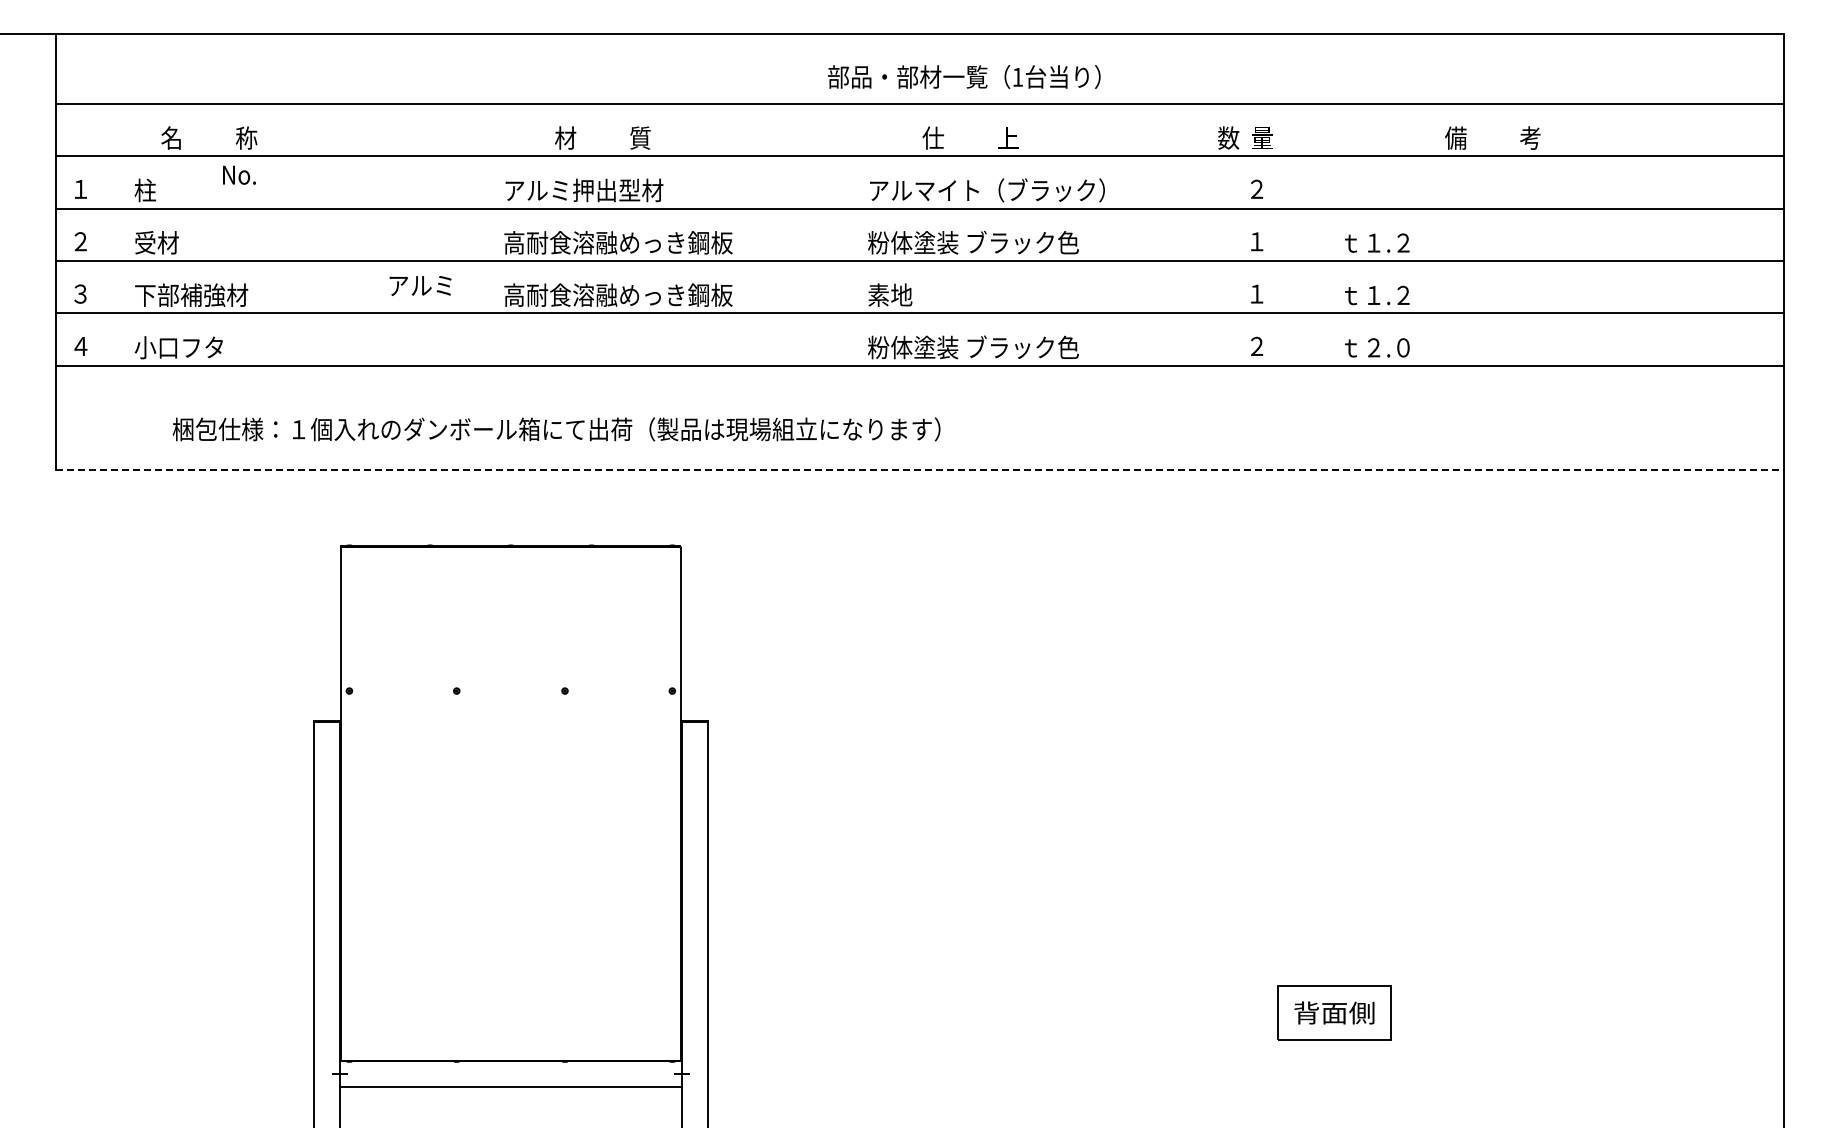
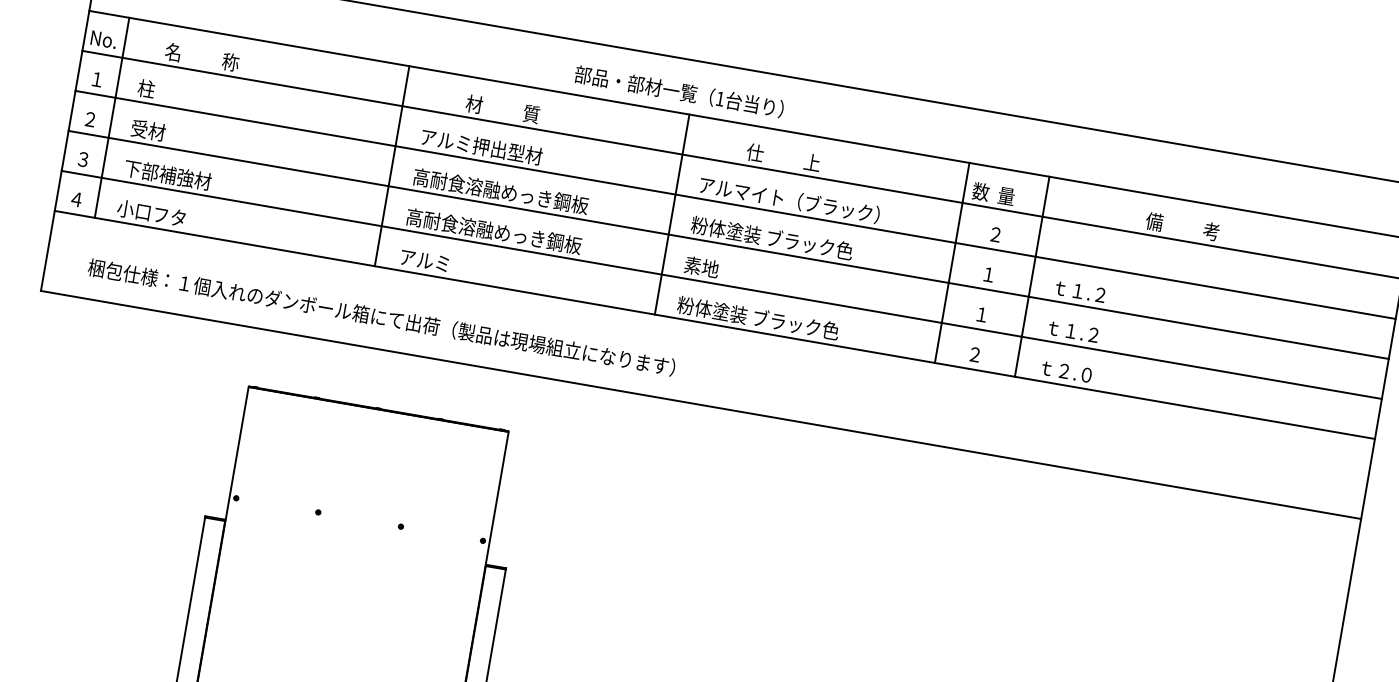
text: (964, 76) -> (679, 91), moved
text: (239, 174) -> (104, 39), moved
line: (107, 234) -> (111, 117), added
line: (474, 234) -> (392, 166), added
line: (841, 234) -> (672, 214), added
line: (1207, 234) -> (952, 262), added
line: (1312, 234) -> (1032, 276), added
text: (420, 285) -> (424, 260), moved
text: (556, 429) -> (381, 317), moved
line: (920, 470) -> (701, 405), dashed -> solid

